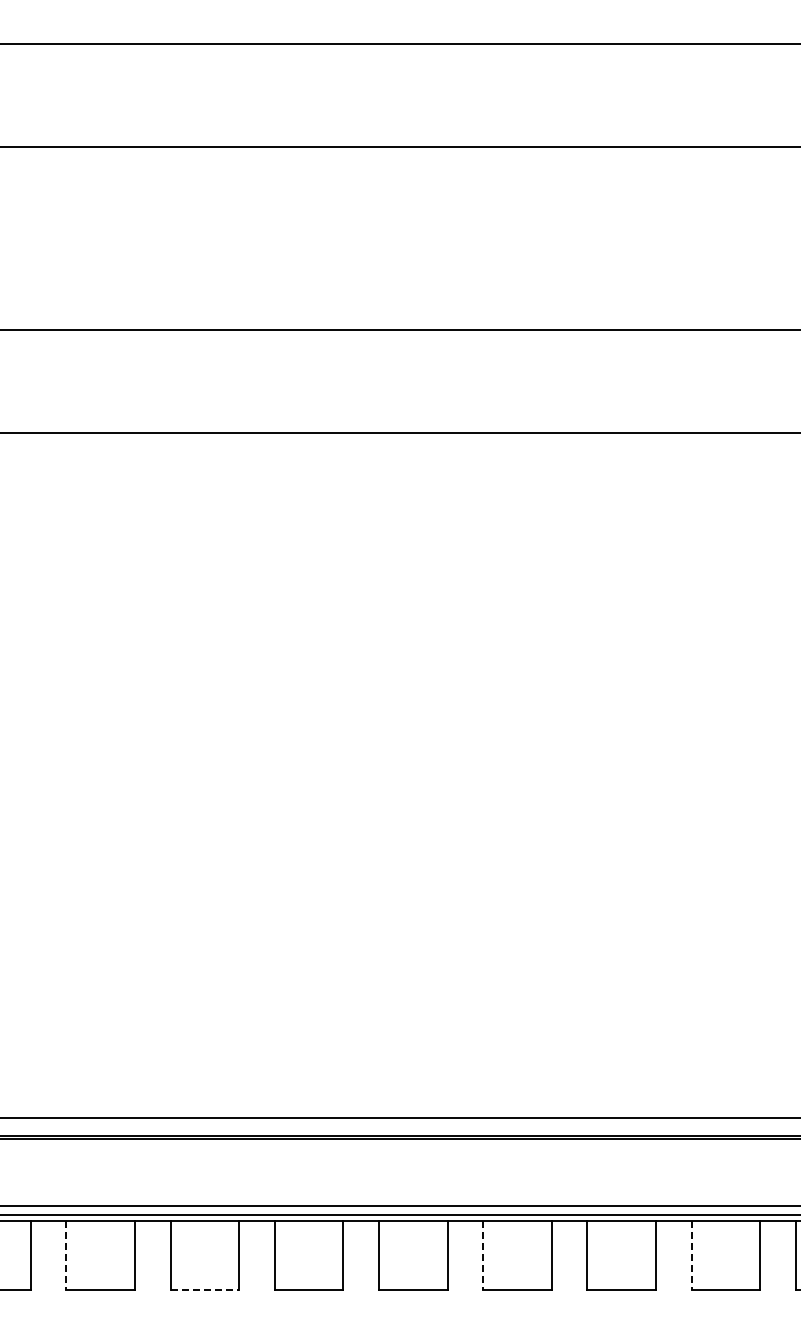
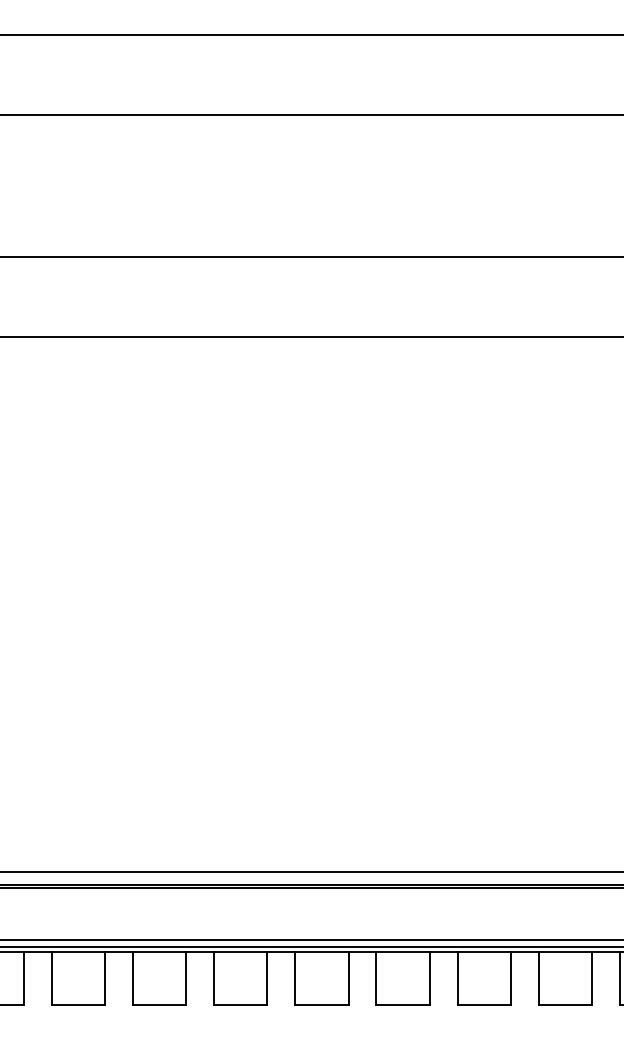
line: (66, 1256) -> (51, 979), dashed -> solid
line: (483, 1256) -> (376, 979), dashed -> solid
line: (691, 1256) -> (538, 979), dashed -> solid
line: (205, 1289) -> (160, 1005), dashed -> solid

